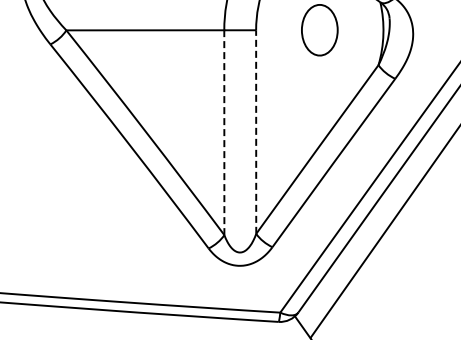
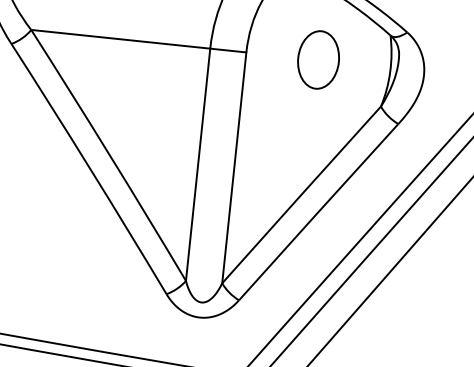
line: (224, 132) -> (198, 164), dashed -> solid
line: (256, 132) -> (234, 168), dashed -> solid

